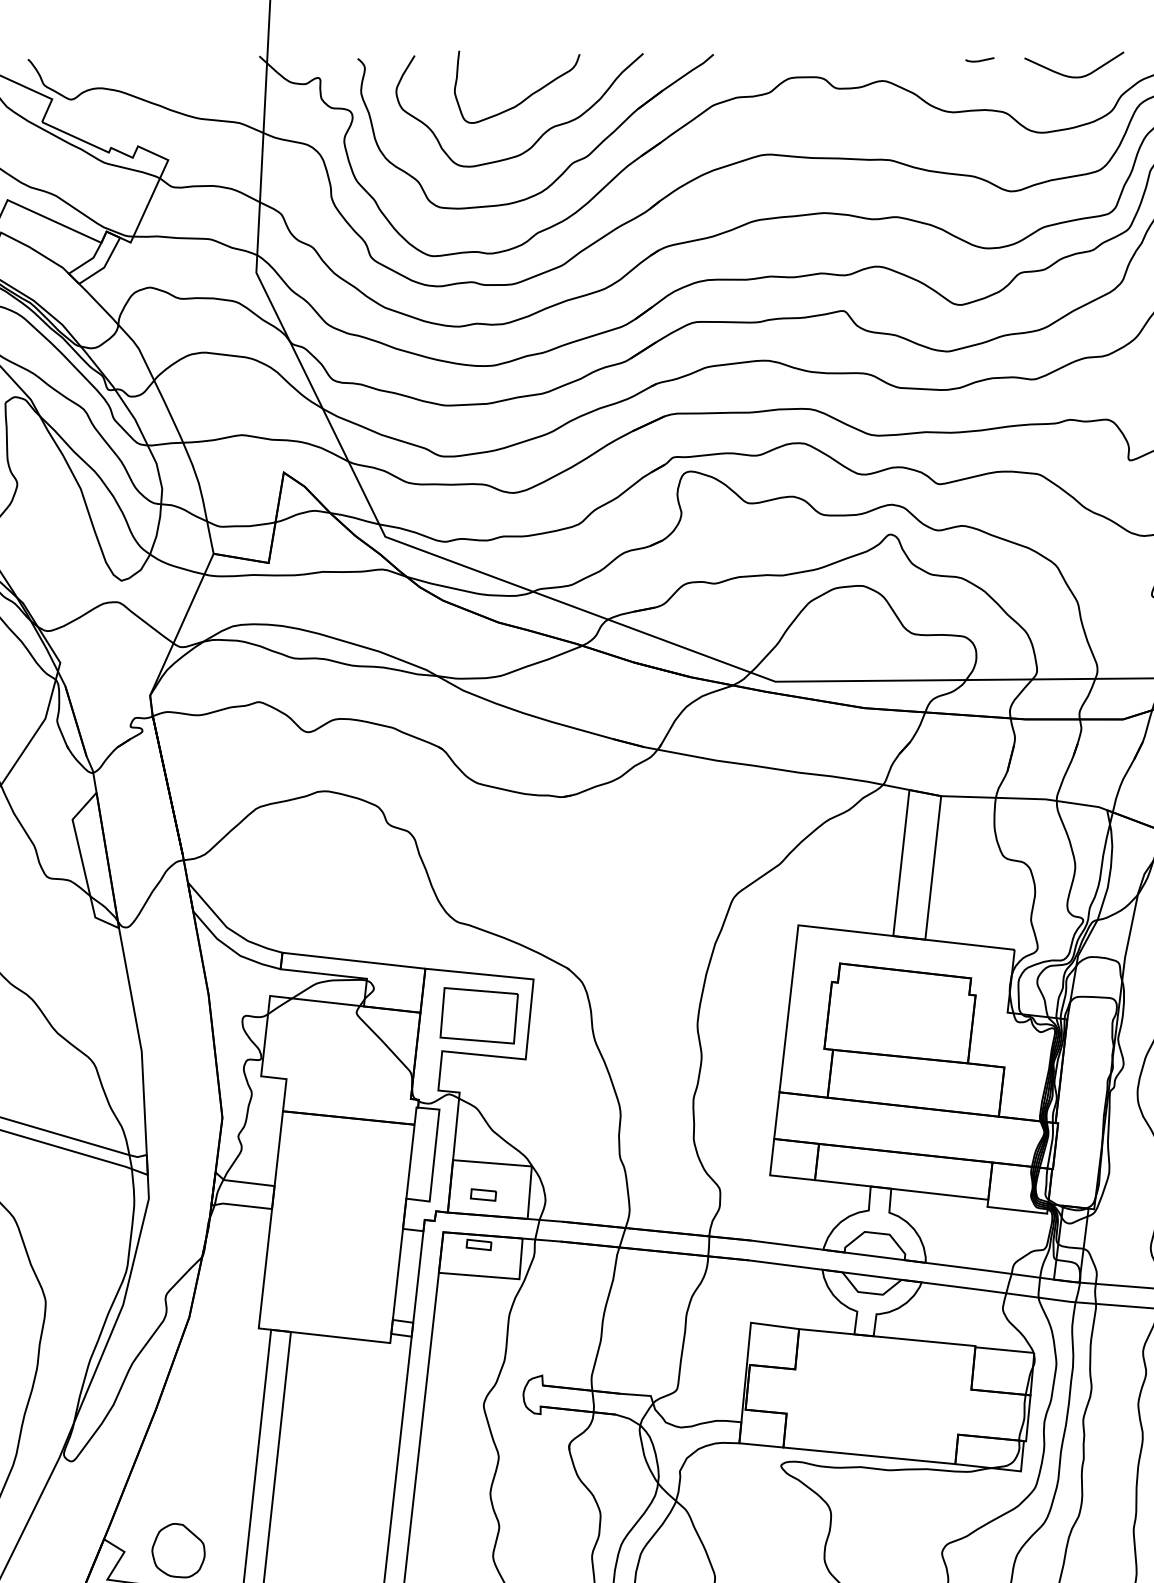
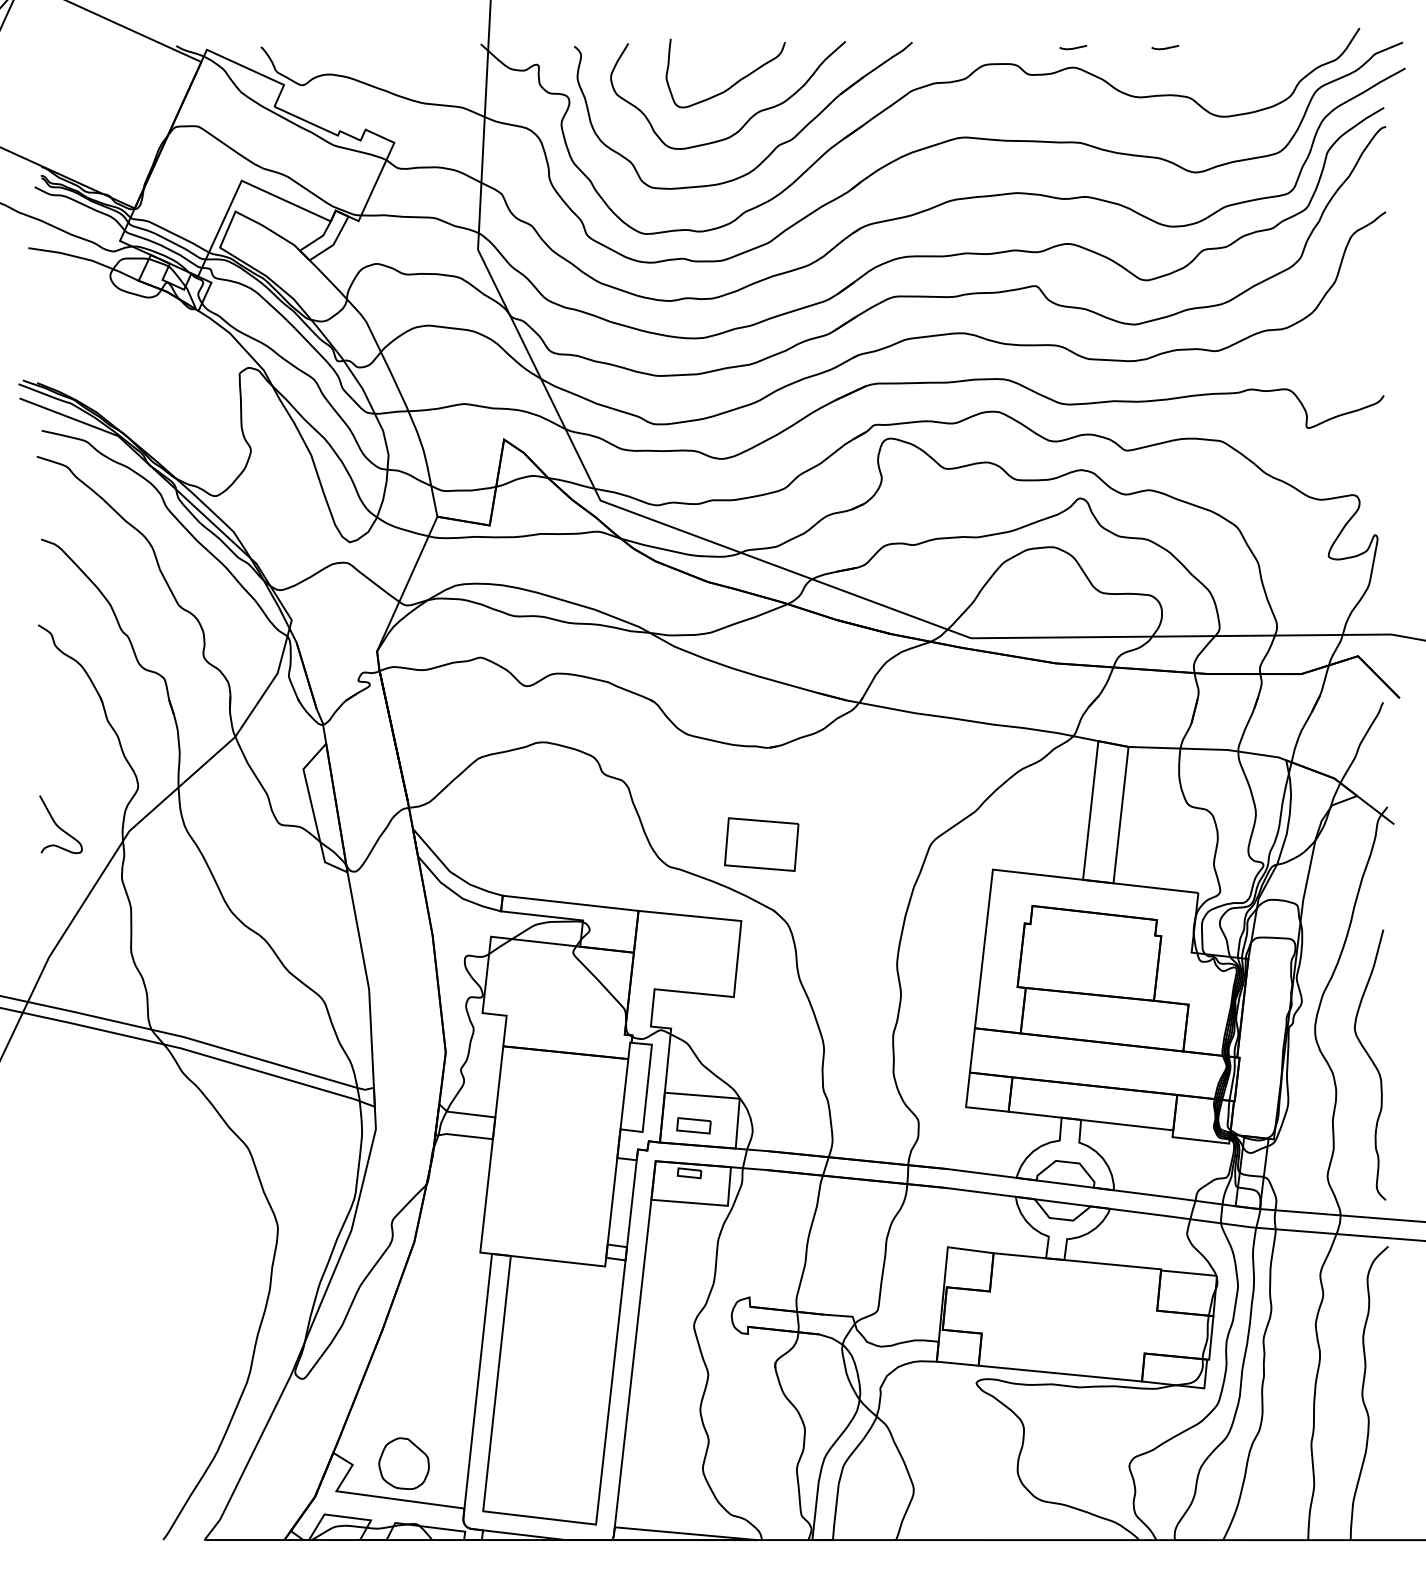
line: (883, 59) -> (1073, 47), added
curve: (1069, 75) -> (1250, 62), removed
part: (479, 1015) -> (761, 844), moved
part: (483, 1194) -> (693, 1125), size x1.4

